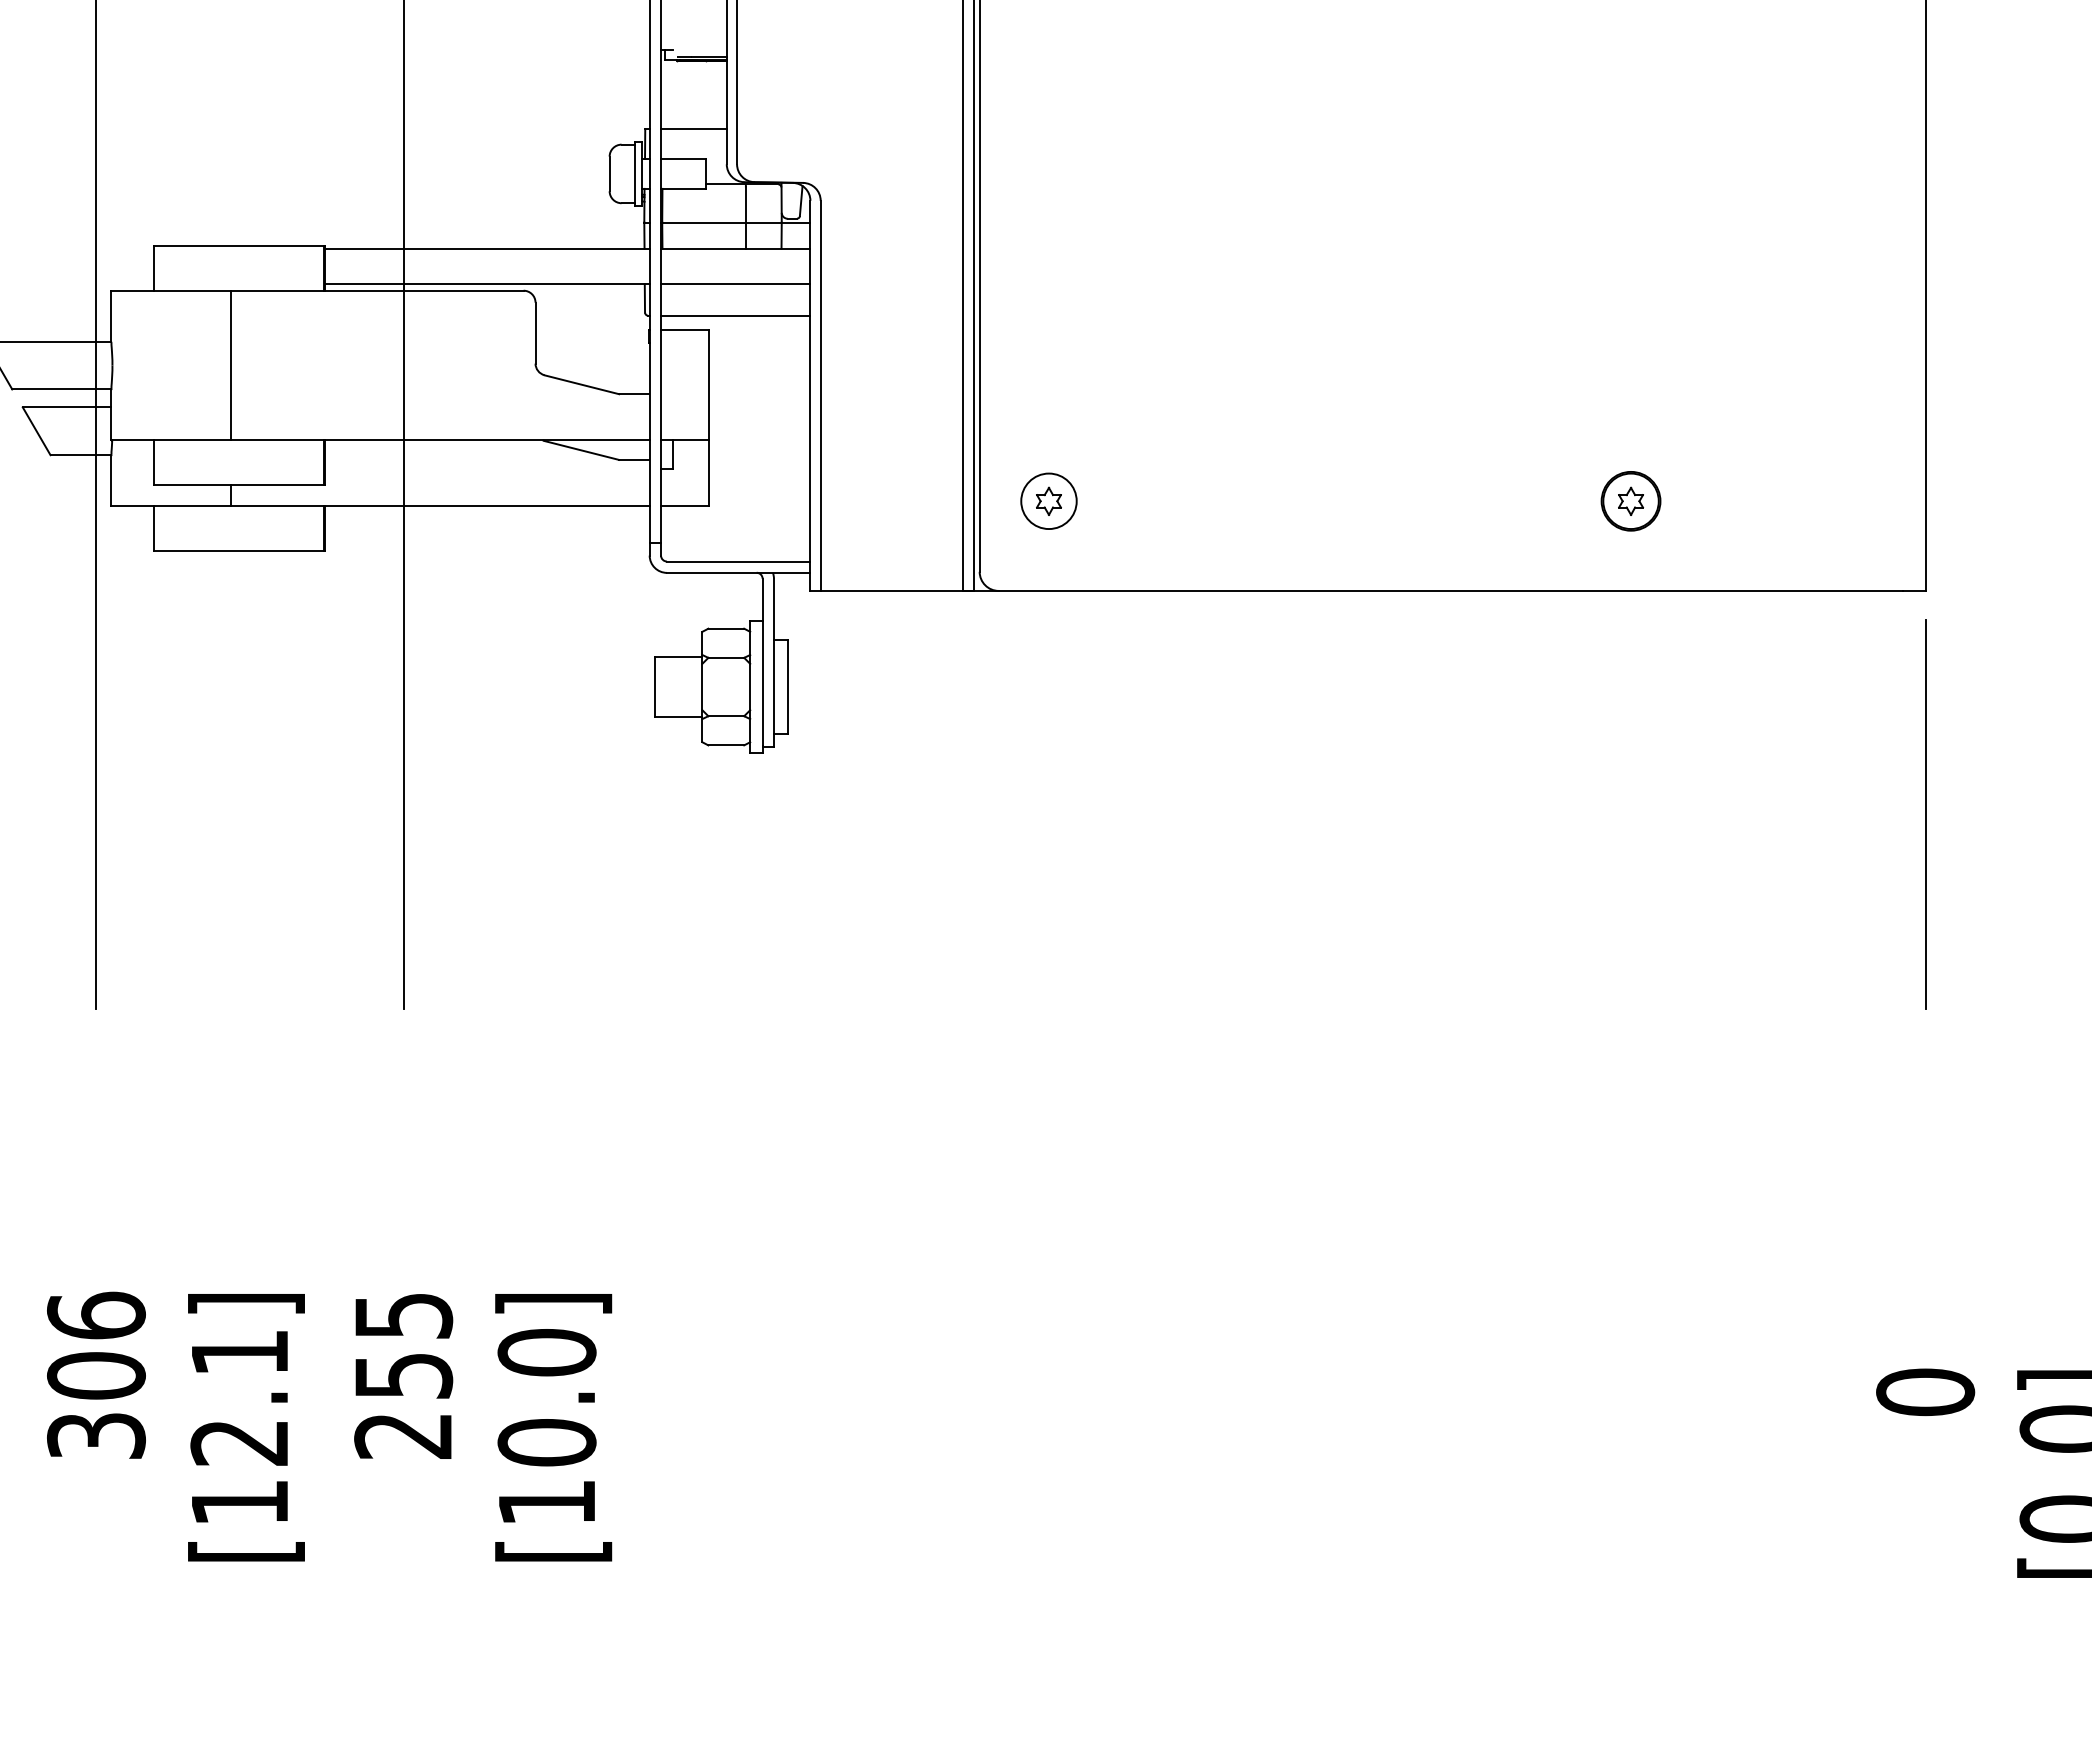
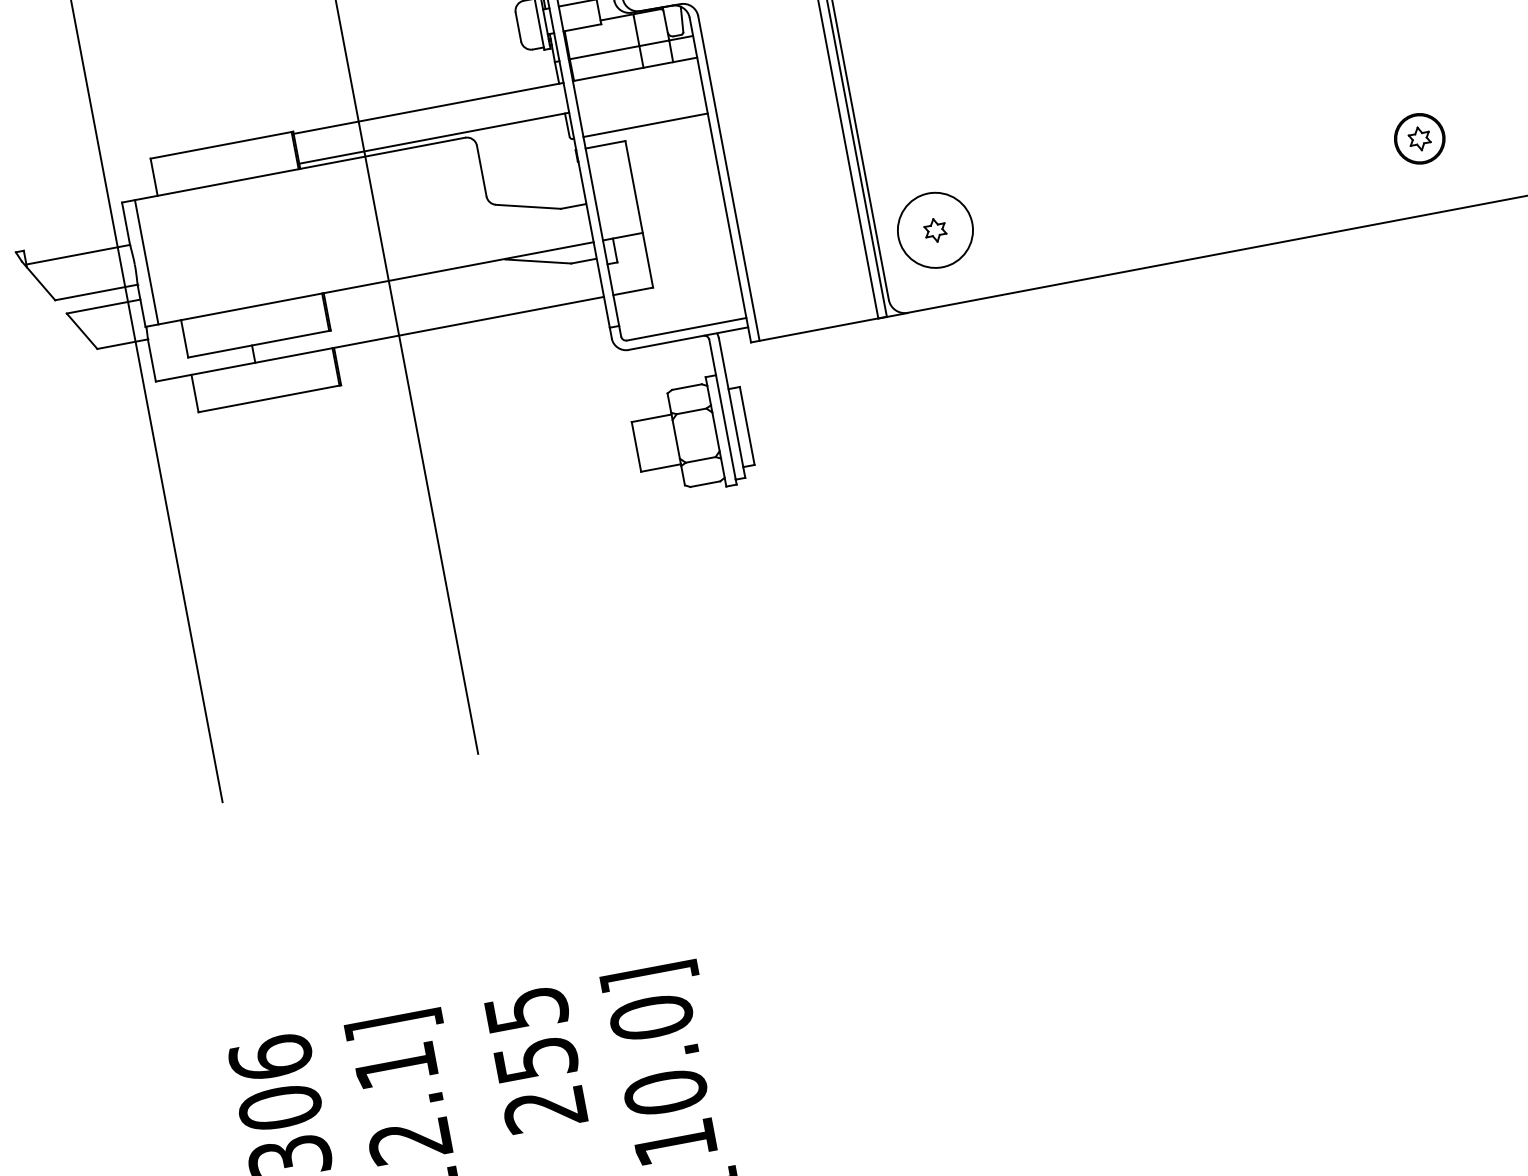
line: (735, 284) -> (640, 99), removed
line: (230, 365) -> (146, 262), moved
circle: (1048, 501) -> (935, 230), size x1.6

